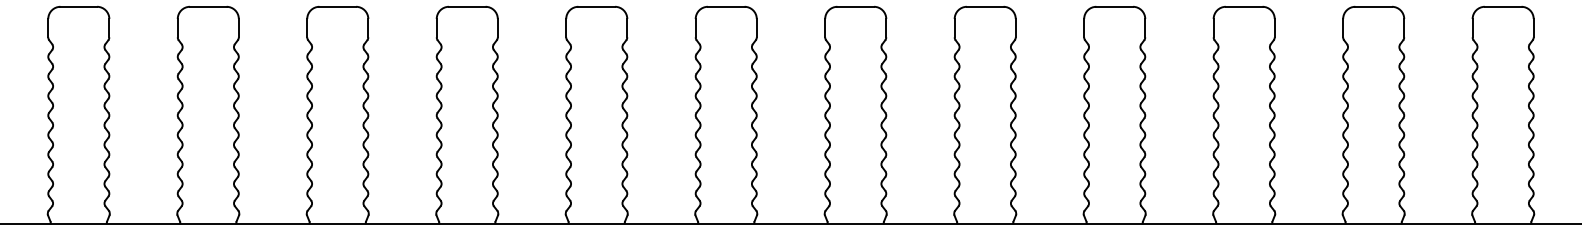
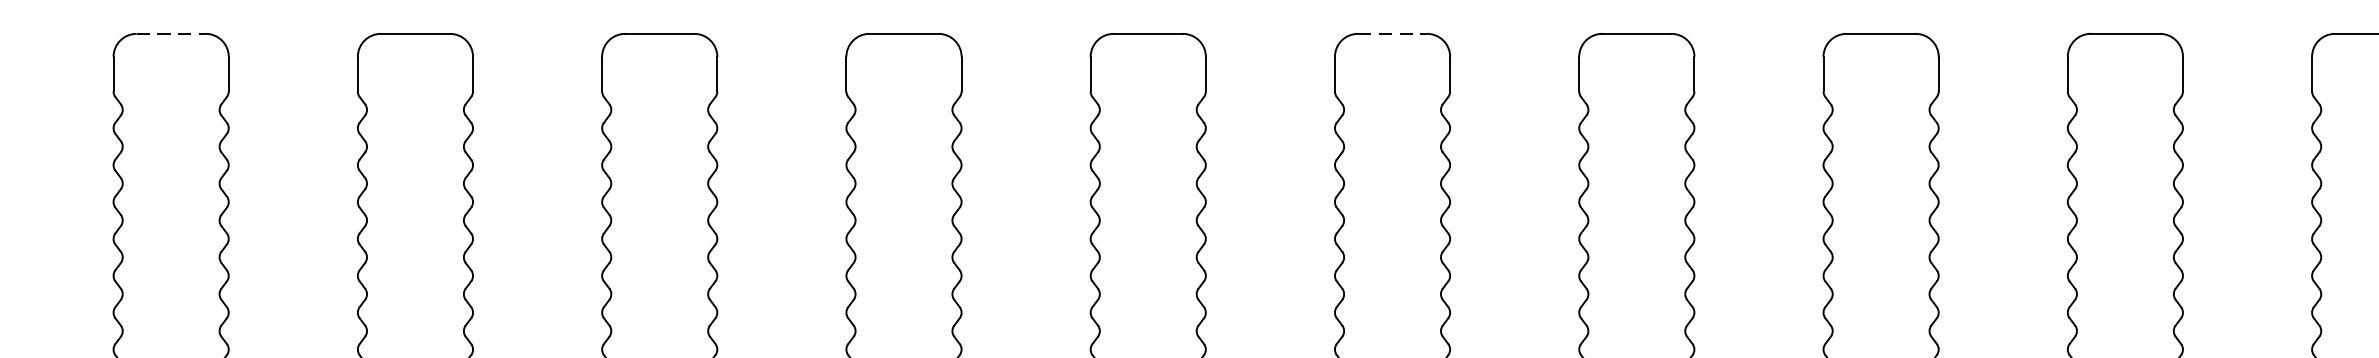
line: (338, 6) -> (172, 33), solid -> dashed
line: (985, 6) -> (1393, 33), solid -> dashed

